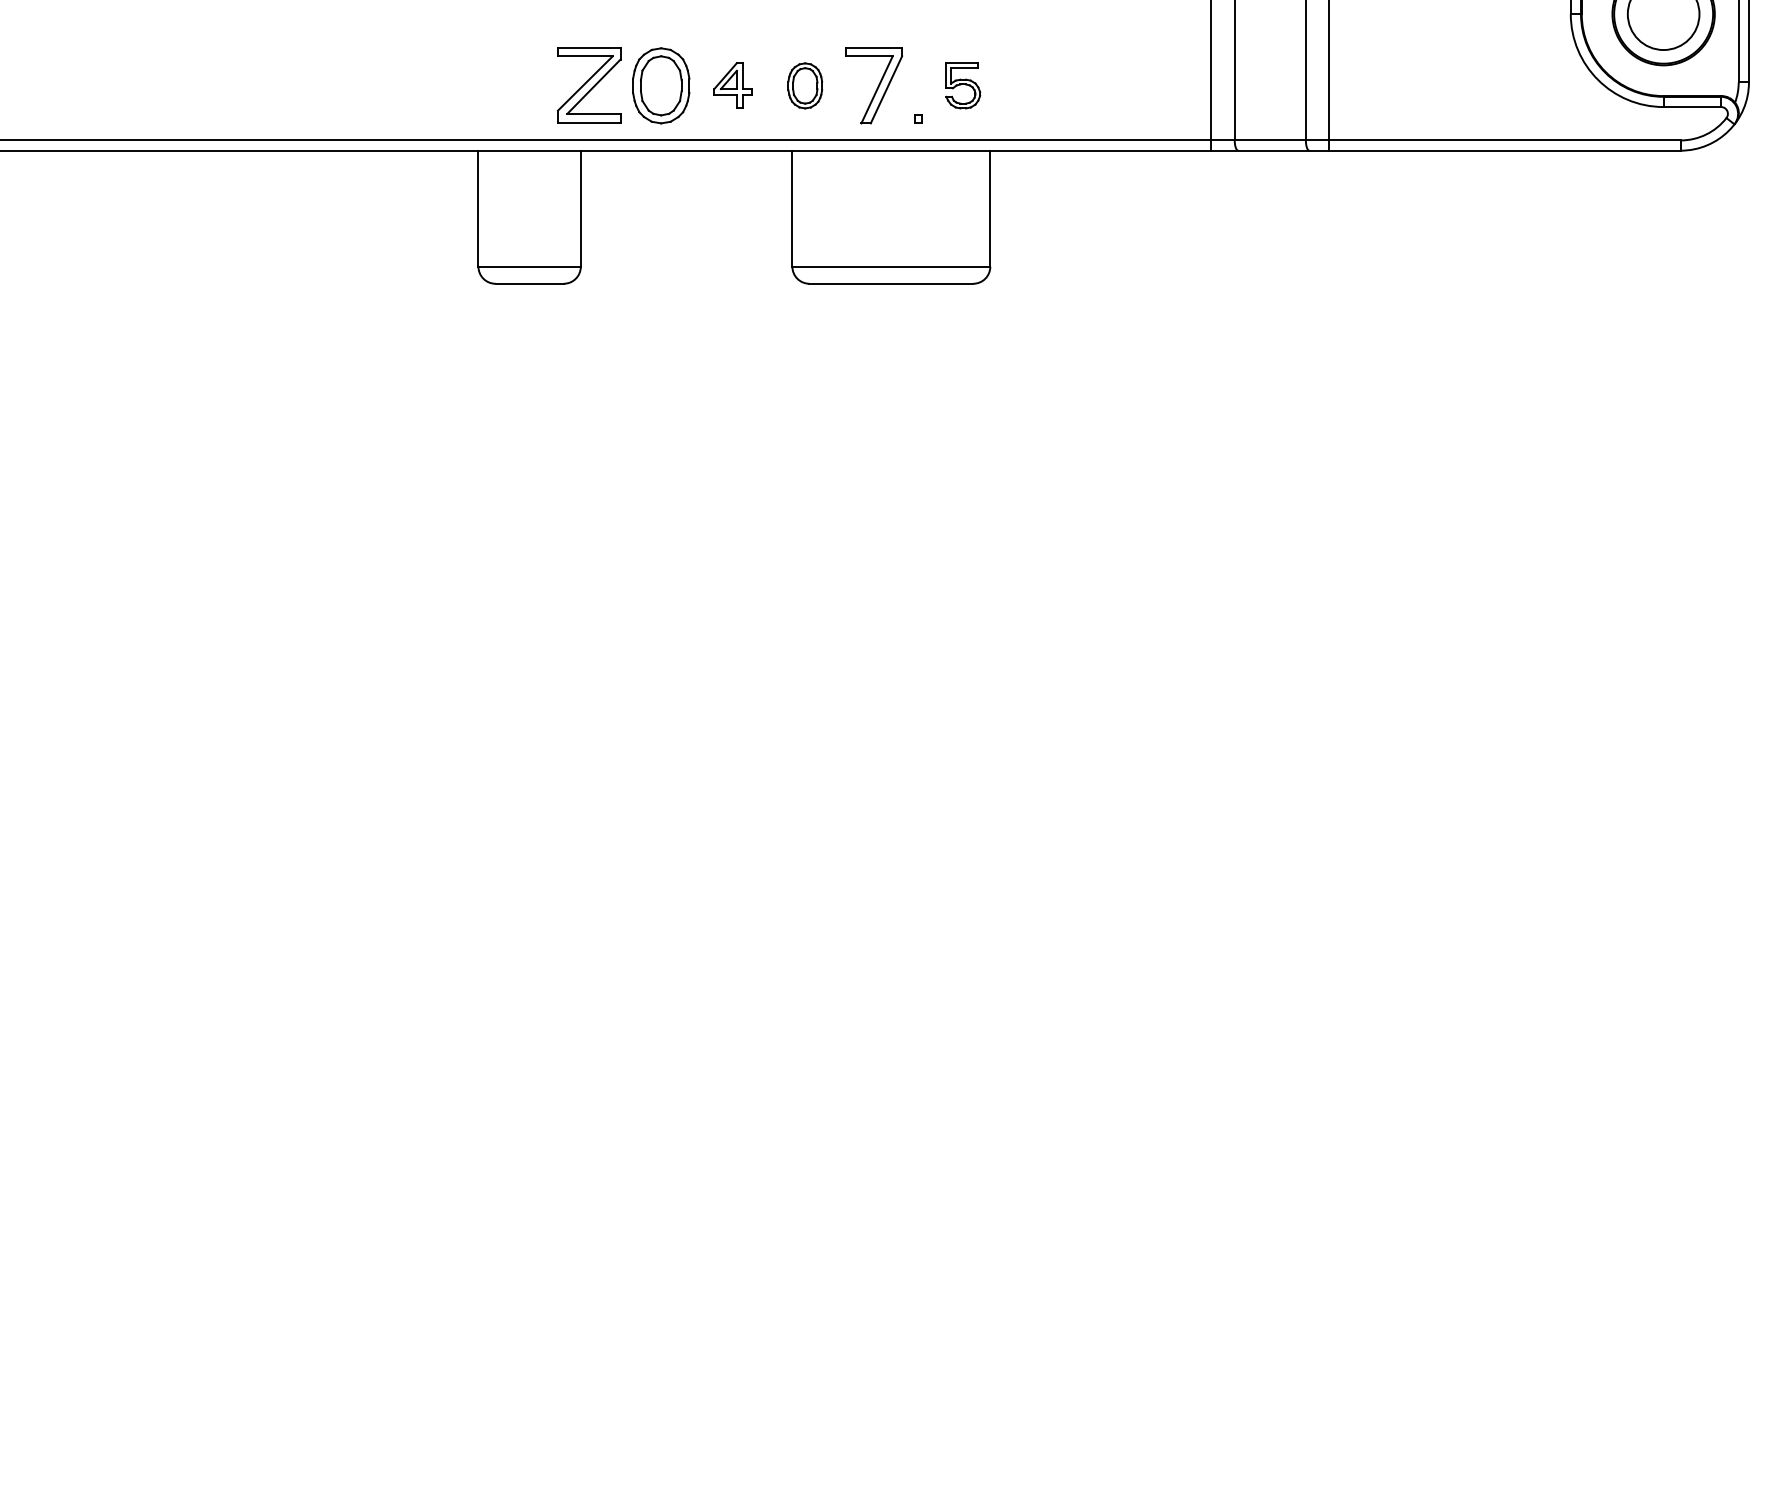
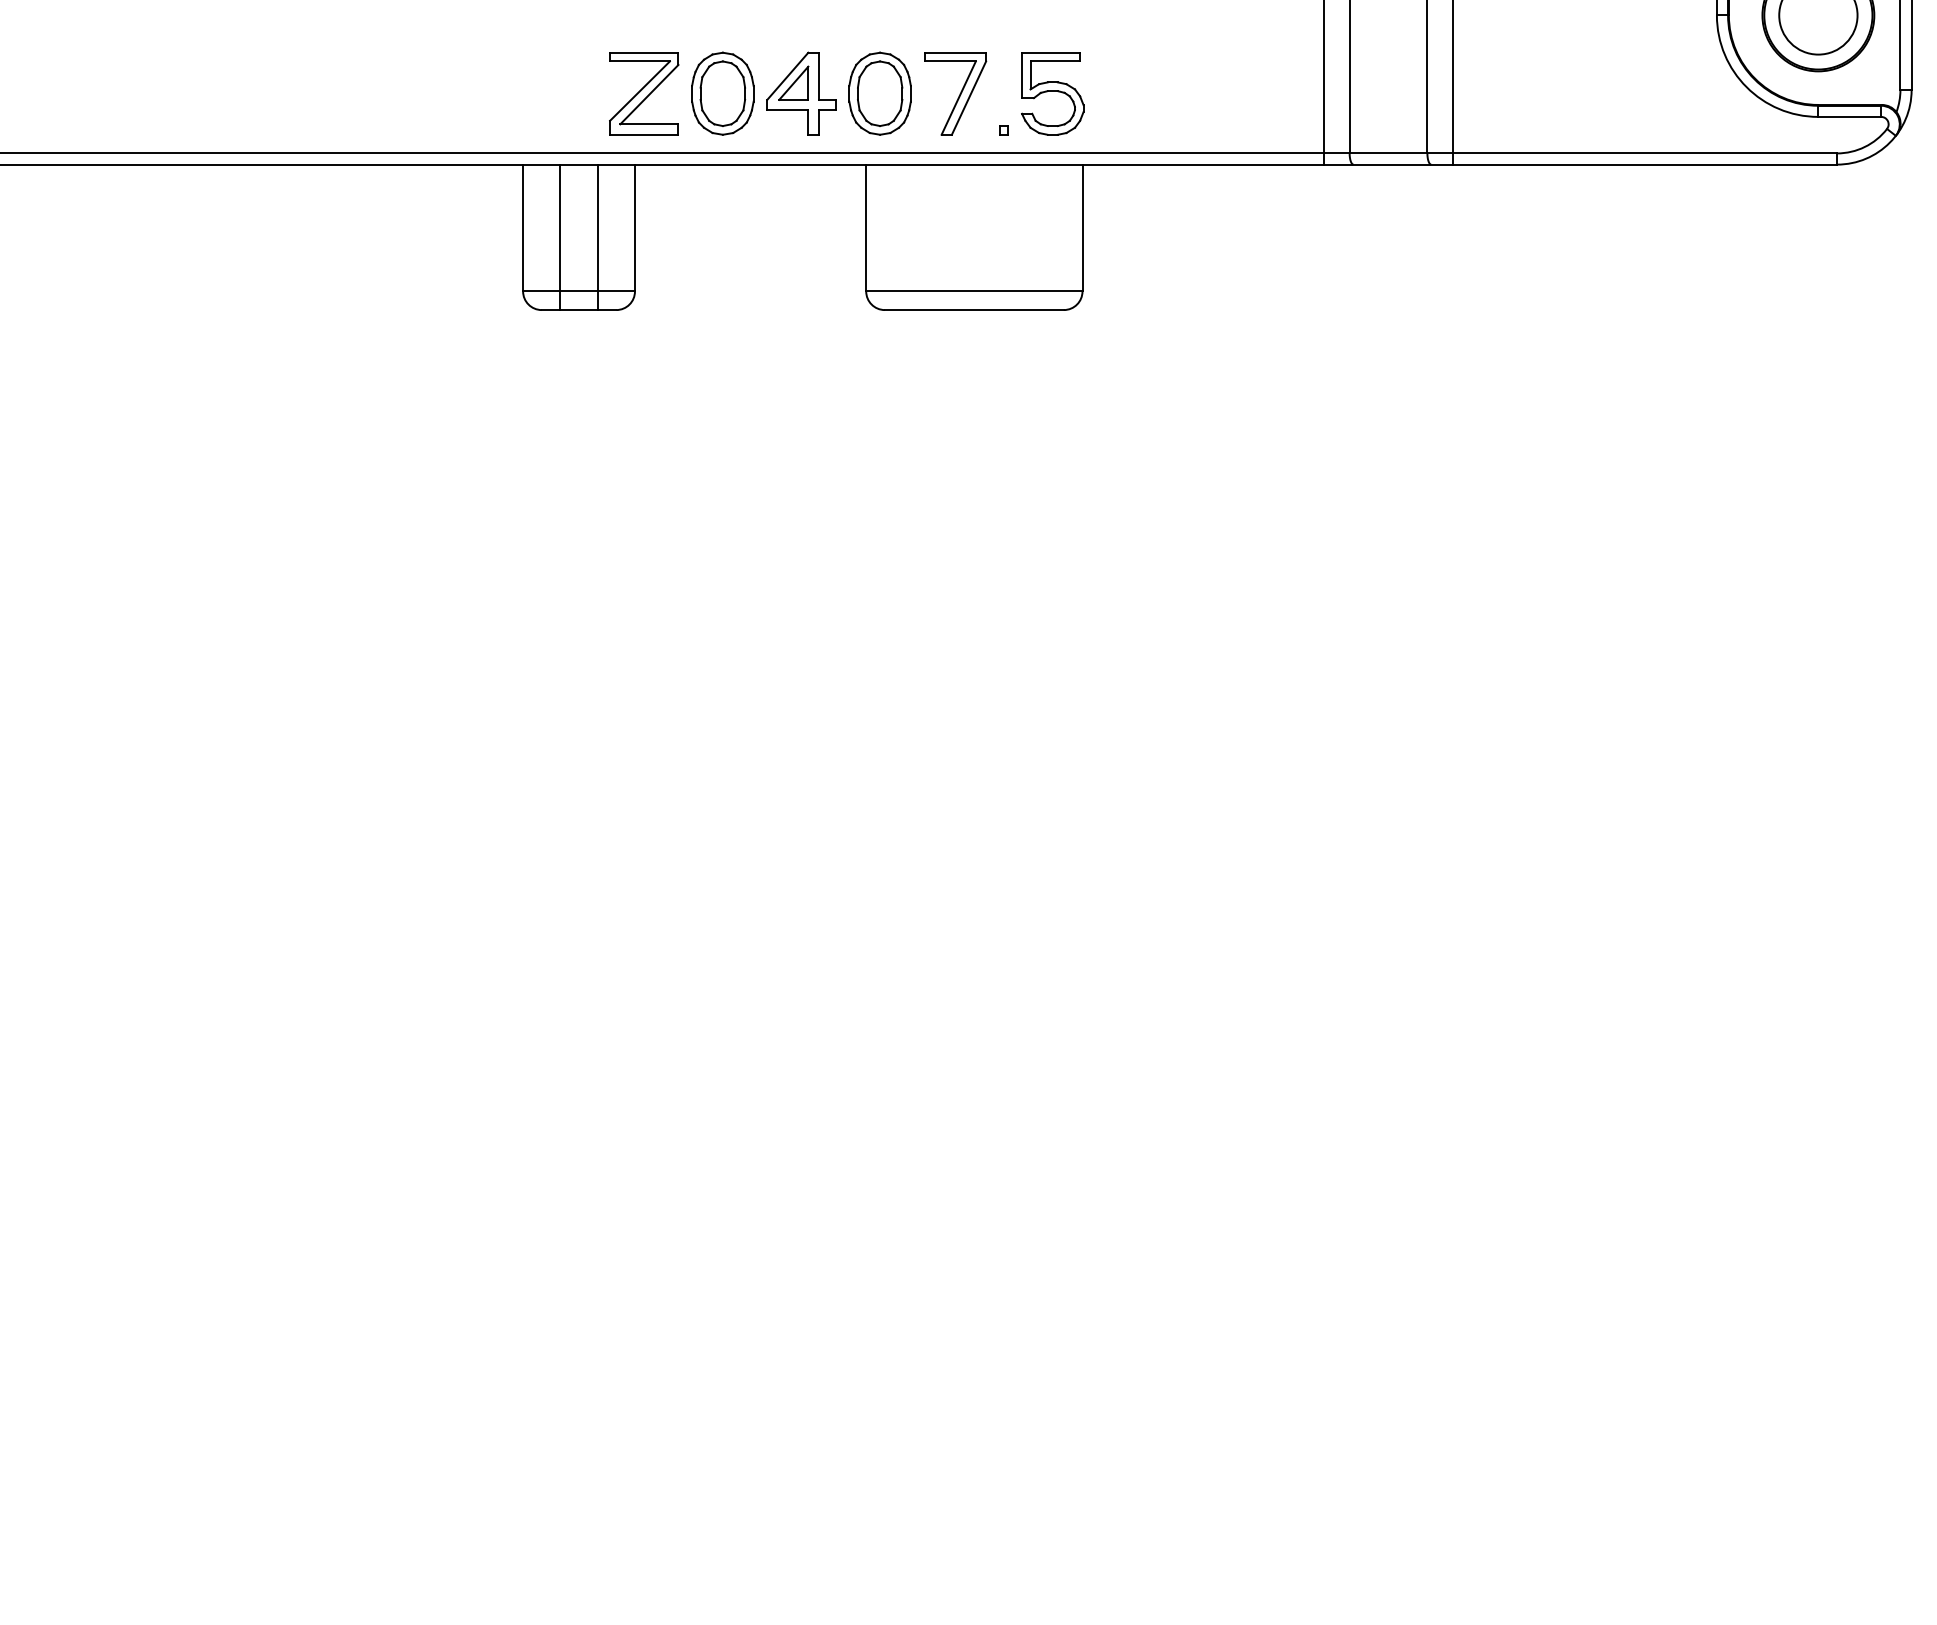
part: (732, 85) -> (800, 93), size x1.67
part: (805, 85) -> (880, 93), size x1.67
part: (963, 85) -> (1053, 93), size x1.67
line: (512, 216) -> (560, 236), added
line: (546, 216) -> (597, 236), added

